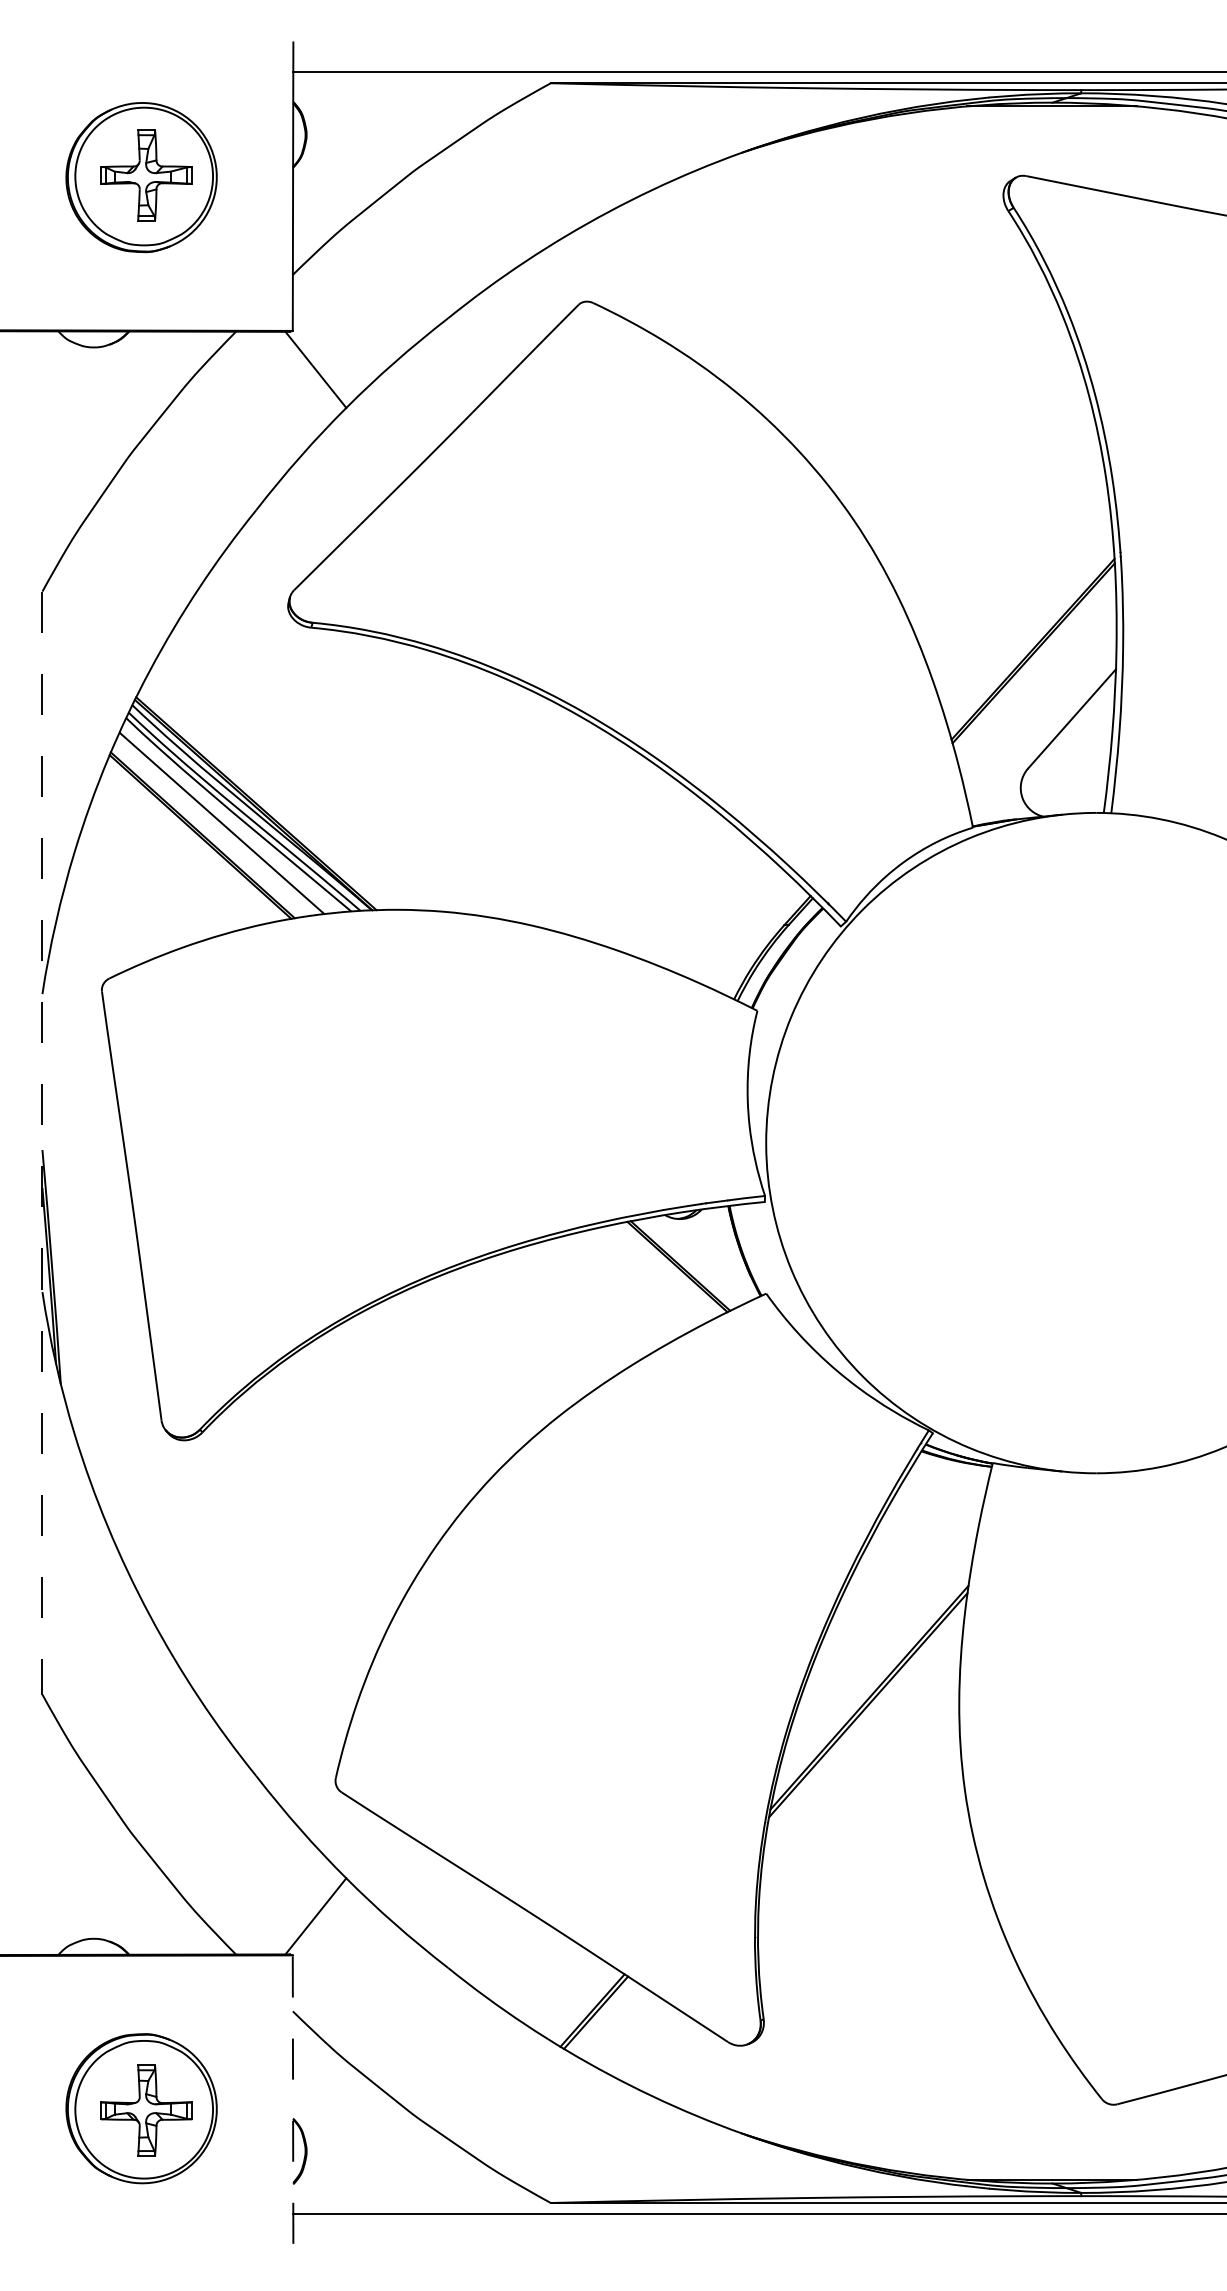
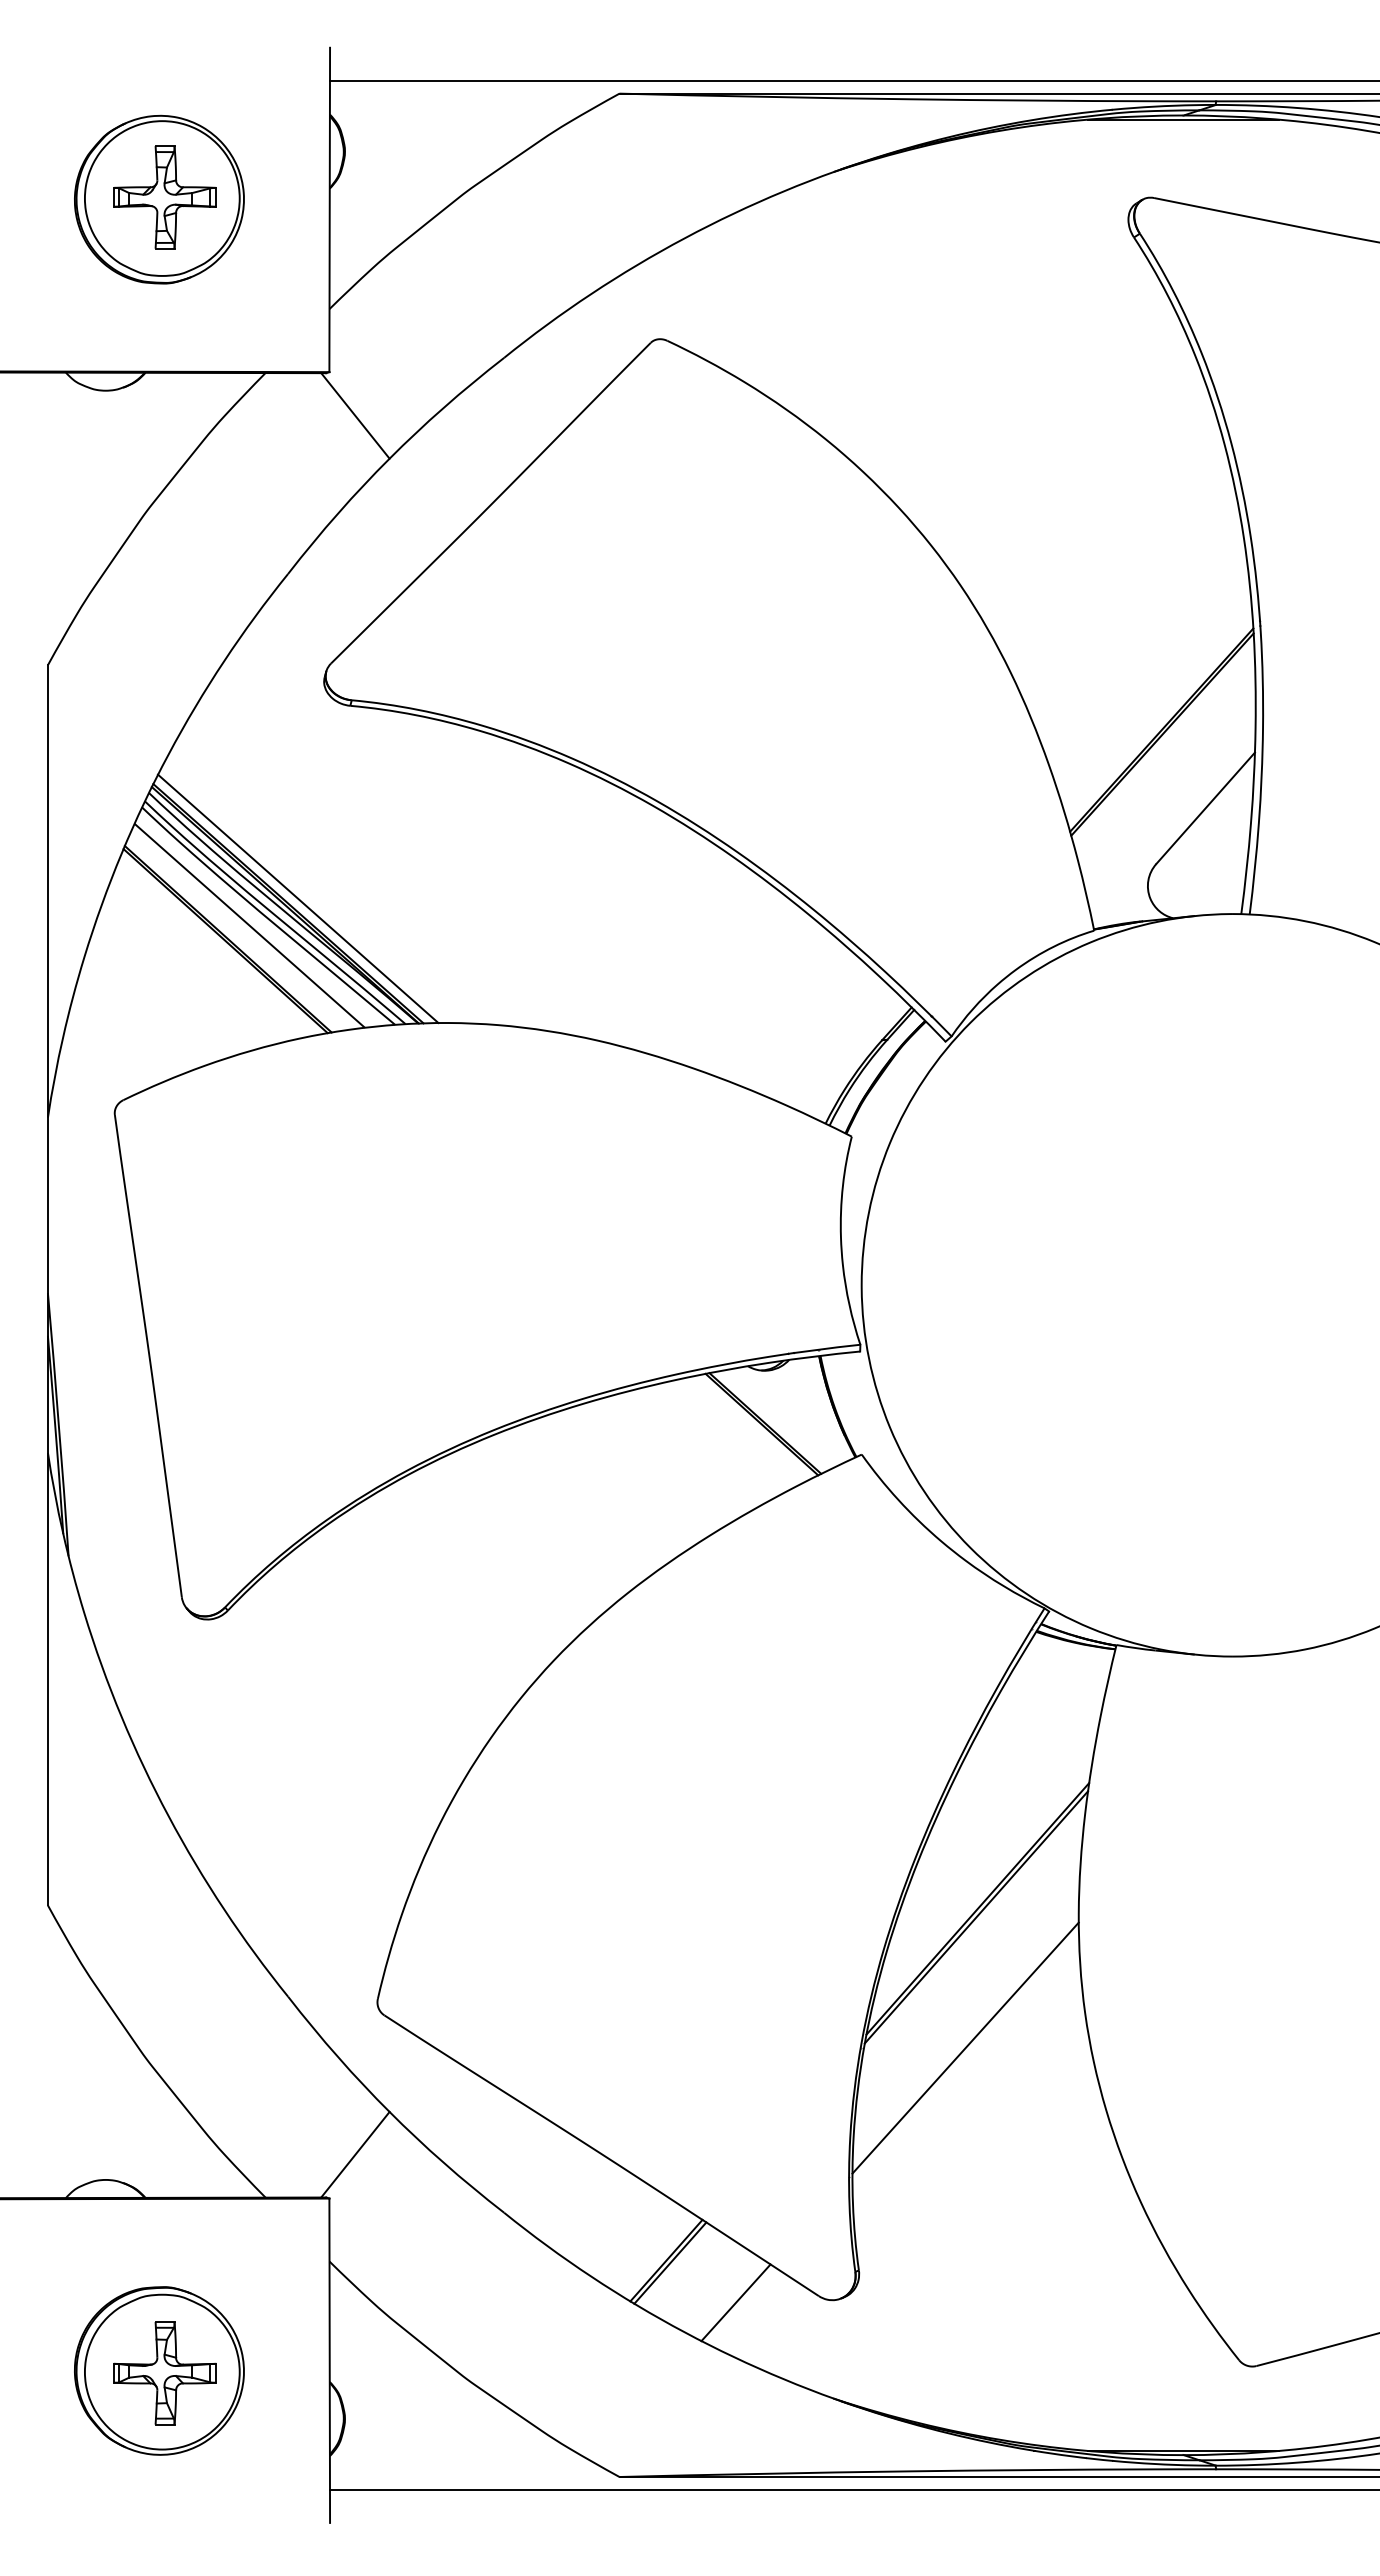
line: (265, 799) -> (298, 898), added
line: (42, 1143) -> (47, 1285), dashed -> solid
line: (858, 1820) -> (965, 2047), added
line: (653, 2047) -> (735, 2302), added
line: (292, 2099) -> (329, 2360), dashed -> solid

